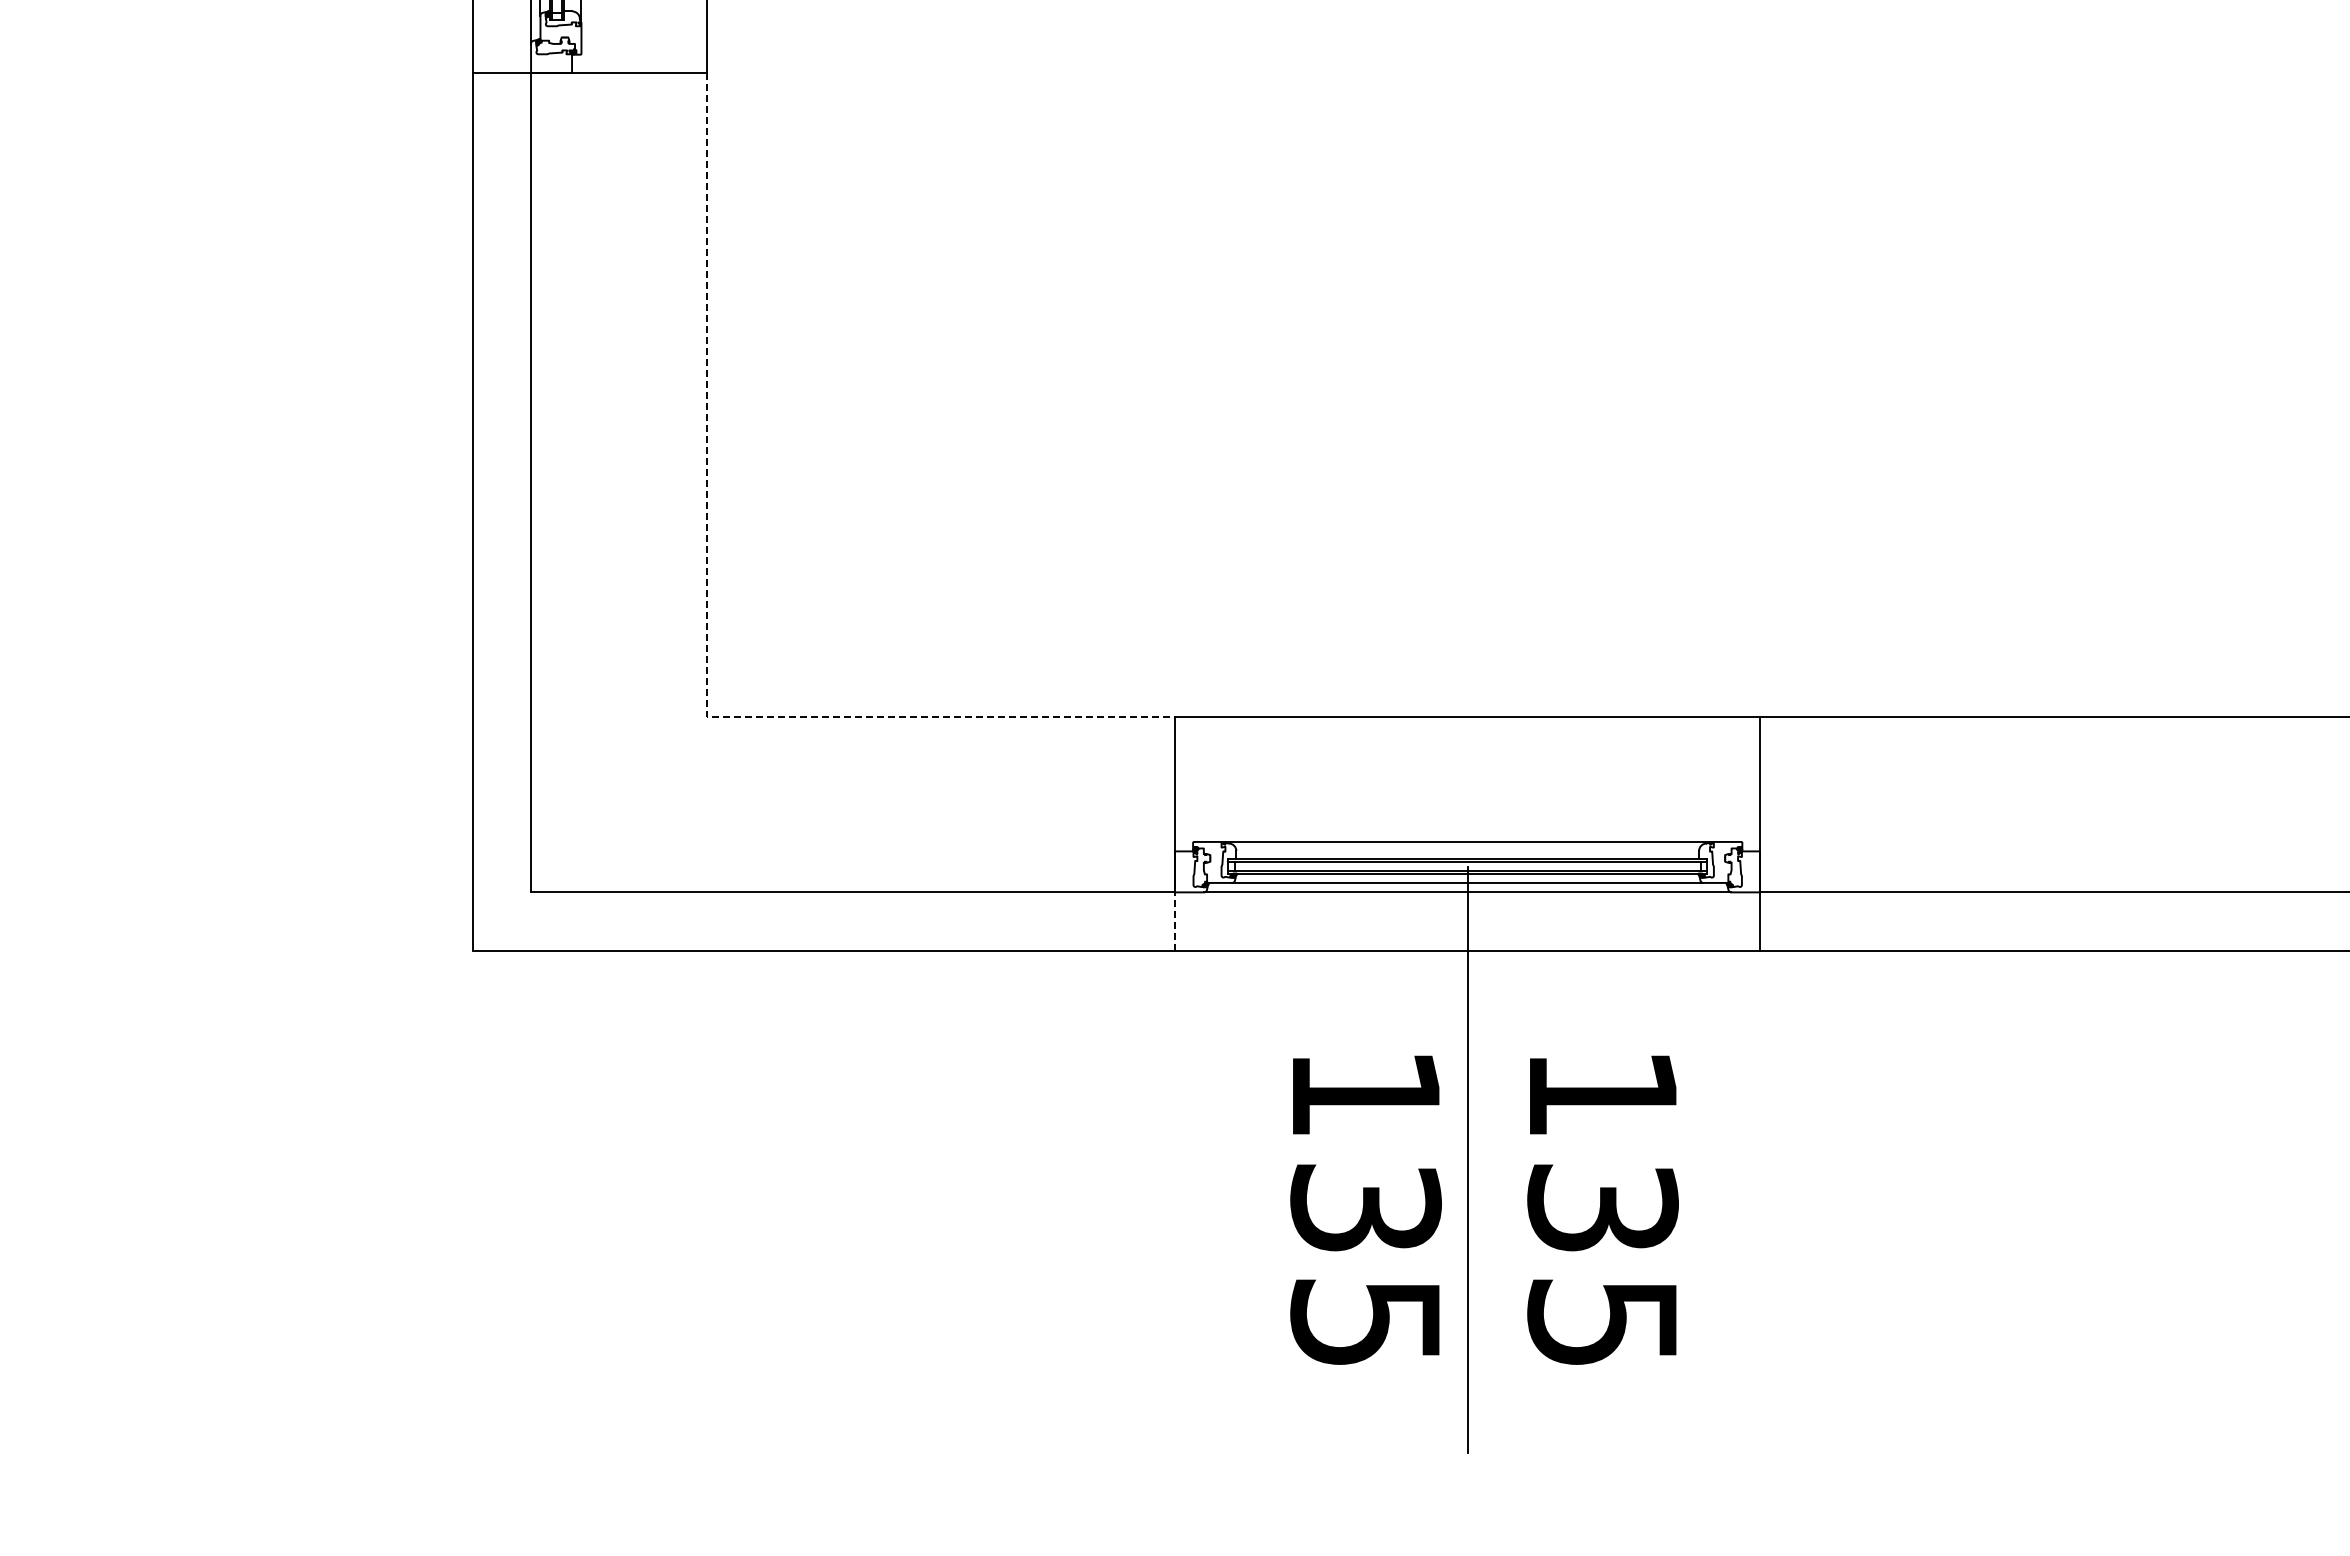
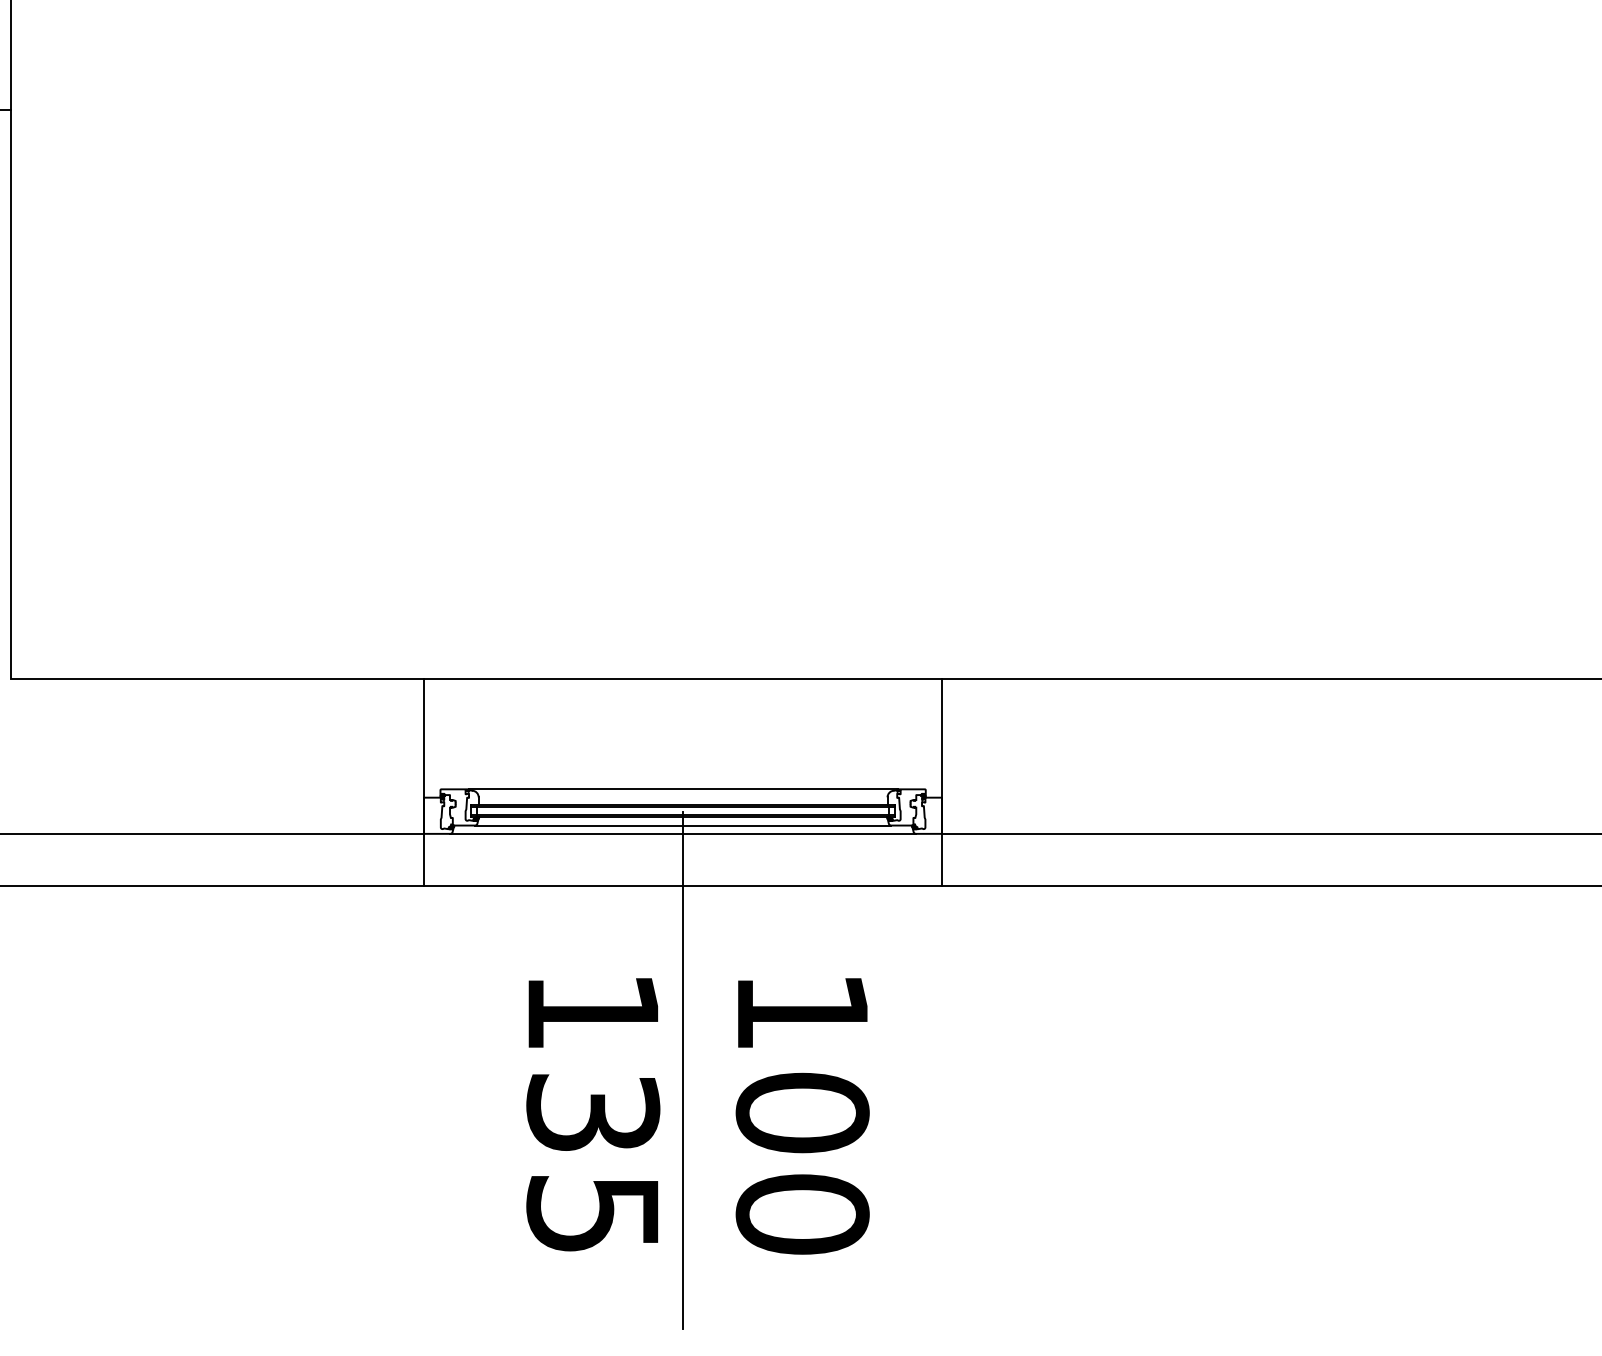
line: (706, 629) -> (10, 601), dashed -> solid
line: (1175, 921) -> (424, 859), dashed -> solid
text: (1602, 1265) -> (802, 1163), 135 -> 100

